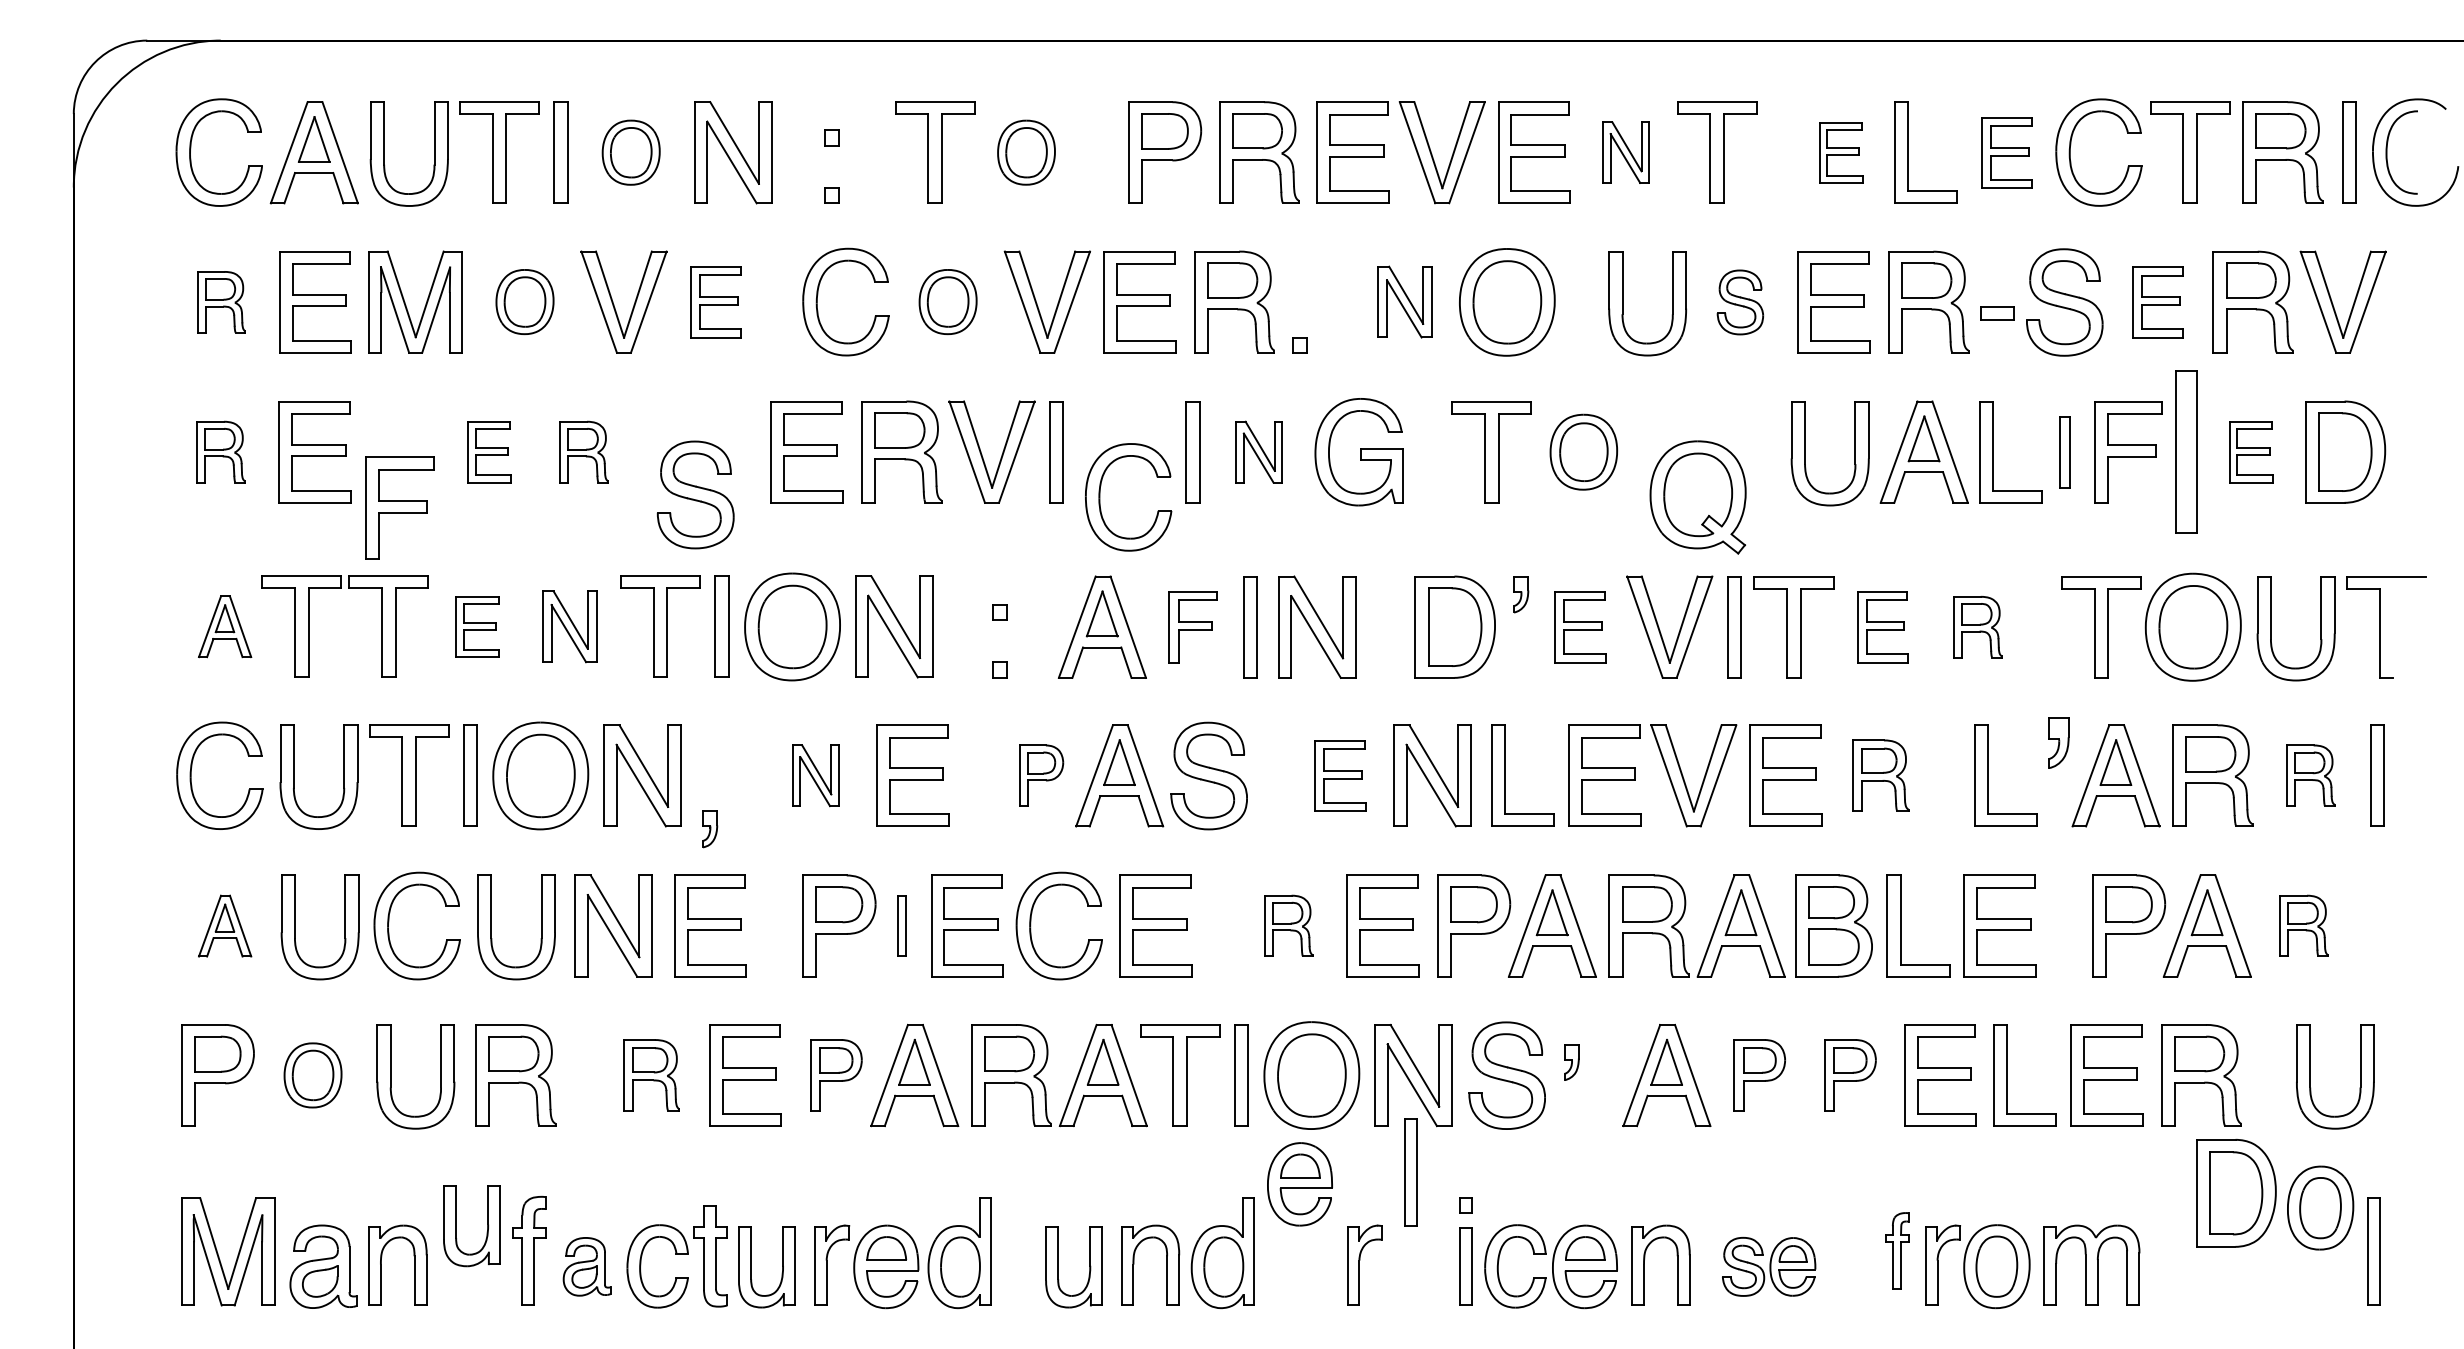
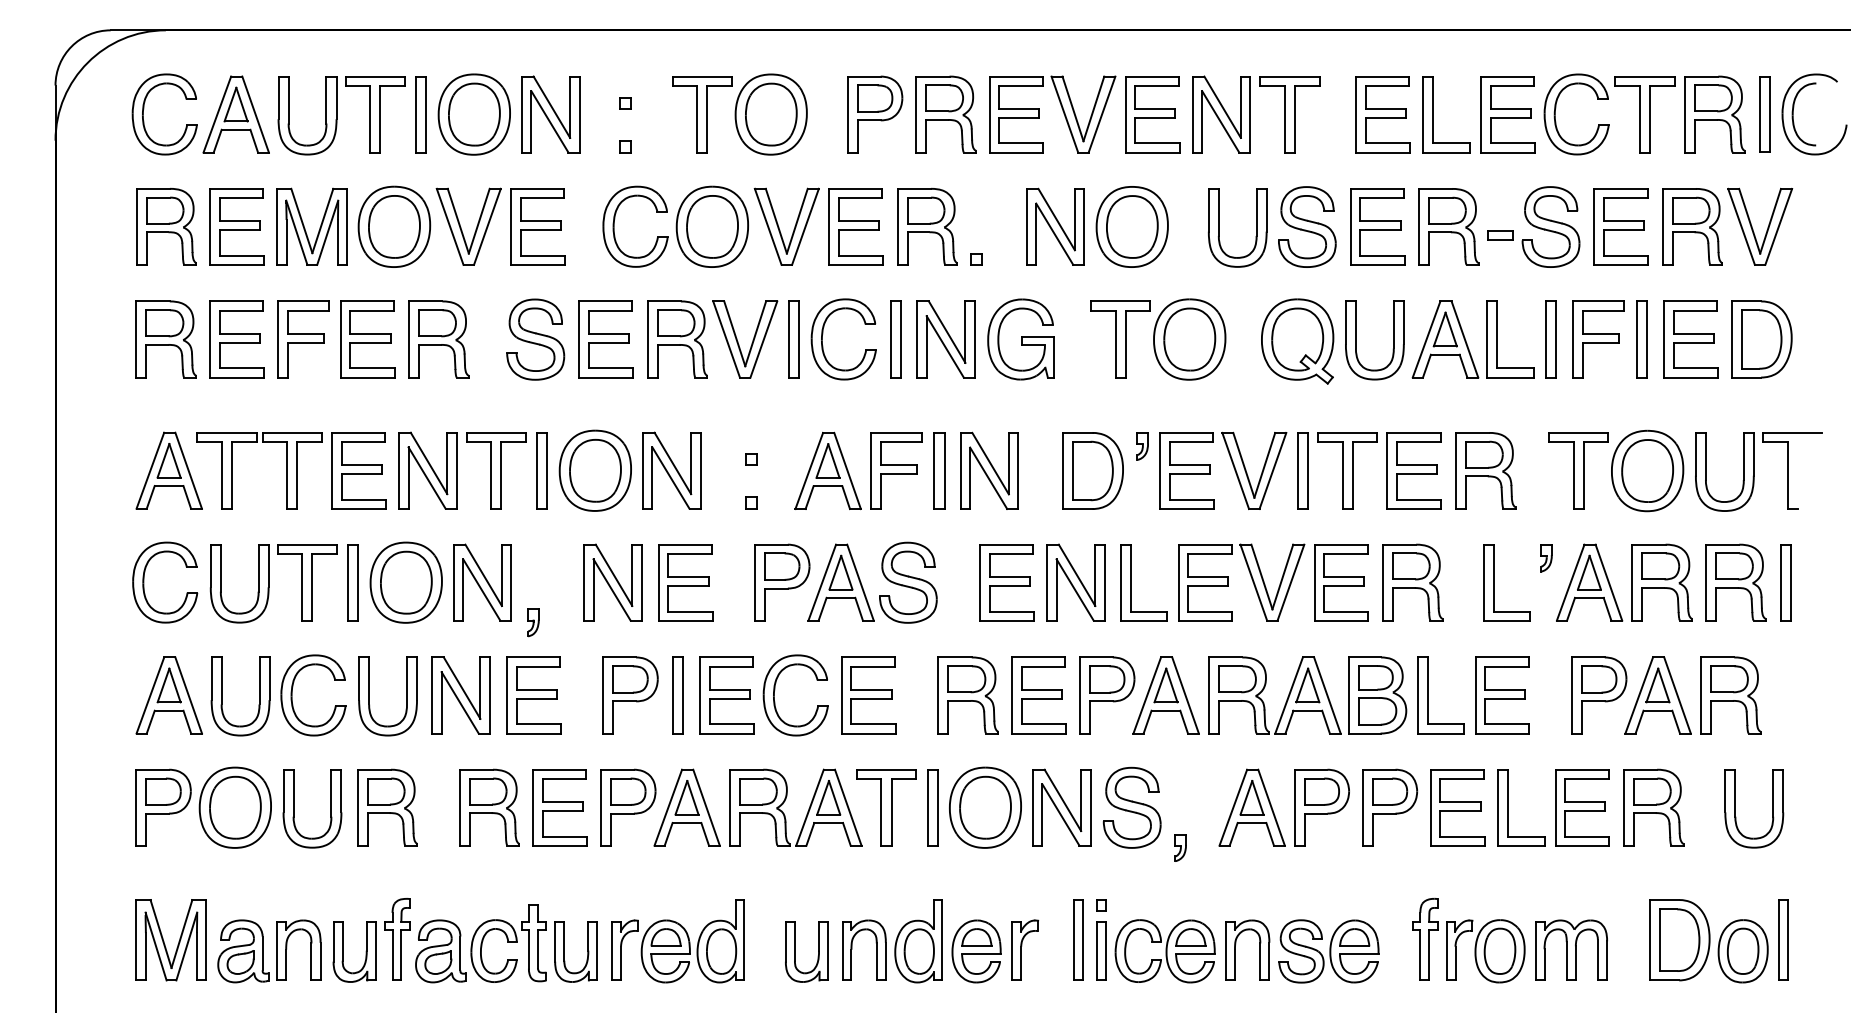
part: (630, 152) -> (473, 114), size x1.67
part: (1025, 152) -> (770, 114), size x1.67
part: (1626, 152) -> (1221, 114), size x1.67
part: (1840, 152) -> (1382, 114), size x1.67
part: (2006, 152) -> (1507, 114), size x1.43
part: (221, 301) -> (166, 226), size x1.67
part: (525, 301) -> (394, 226), size x1.67
part: (715, 301) -> (537, 226), size x1.43
part: (947, 301) -> (711, 226), size x1.67
part: (1405, 301) -> (1055, 226), size x1.43
part: (1740, 301) -> (1307, 226), size x1.67
part: (2157, 301) -> (1620, 226), size x1.43
part: (220, 452) -> (165, 339), size x1.67
part: (489, 452) -> (367, 339), size x1.67
part: (583, 452) -> (438, 339), size x1.67
part: (1258, 452) -> (945, 339), size x1.67
part: (1583, 452) -> (1189, 339), size x1.43
part: (2064, 452) -> (1550, 339), size x1.43
part: (2185, 452) -> (1641, 339), size x0.62
part: (2250, 452) -> (1690, 339), size x1.67
part: (1101, 490) -> (823, 334), moved
part: (695, 494) -> (535, 339), moved
part: (1697, 497) -> (1297, 341), moved
part: (399, 508) -> (303, 339), moved
part: (224, 626) -> (168, 470), size x1.67
part: (477, 626) -> (358, 470), size x1.67
part: (569, 626) -> (427, 470), size x1.43
part: (1193, 626) -> (896, 470), size x1.43
part: (1579, 626) -> (1186, 470), size x1.43
part: (1881, 626) -> (1413, 470), size x1.43
part: (1977, 626) -> (1485, 470), size x1.67
part: (2058, 743) -> (1546, 558), size x0.71
part: (815, 775) -> (612, 582), size x1.67
part: (1041, 775) -> (782, 582), size x1.67
part: (1339, 775) -> (1006, 582), size x1.43
part: (1880, 775) -> (1412, 582), size x1.43
part: (2310, 775) -> (1735, 582), size x1.67
part: (224, 926) -> (168, 695), size x1.67
part: (901, 926) -> (677, 695), size x1.67
part: (1287, 926) -> (967, 695), size x1.67
part: (2303, 926) -> (1730, 695), size x1.67
part: (1571, 1061) -> (1180, 847), moved
part: (312, 1075) -> (234, 807), size x1.67
part: (651, 1075) -> (489, 807), size x1.43
part: (836, 1075) -> (628, 807), size x1.43
part: (1759, 1075) -> (1321, 807), size x1.43
part: (1851, 1075) -> (1390, 807), size x1.43
part: (1410, 1171) -> (1078, 939), moved
part: (1299, 1184) -> (976, 951), moved
part: (2274, 1195) -> (1708, 941), moved
part: (457, 1225) -> (343, 951), moved
part: (1897, 1250) -> (1425, 939), size x1.43
part: (586, 1266) -> (440, 951), size x1.43
part: (1768, 1266) -> (1328, 951), size x1.43

